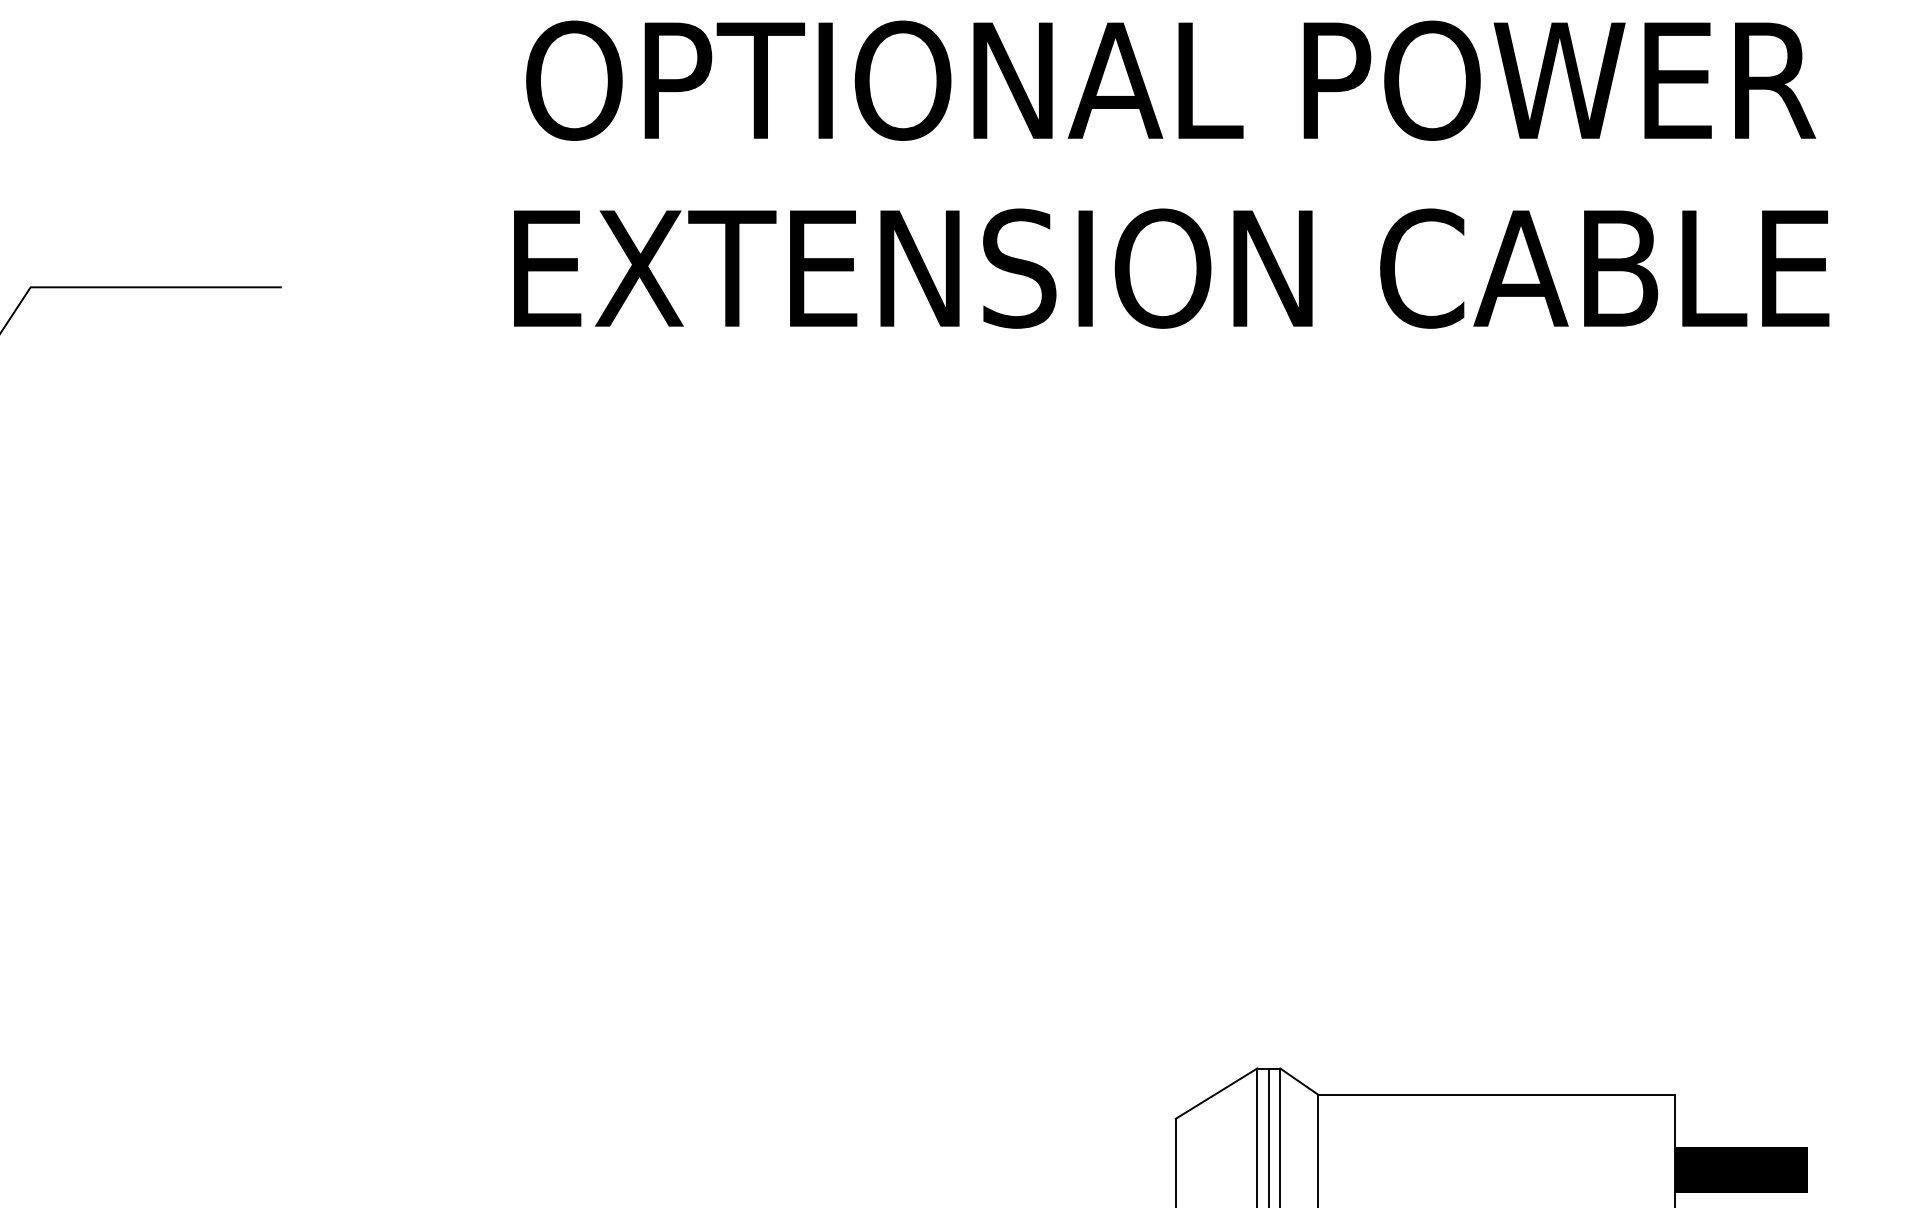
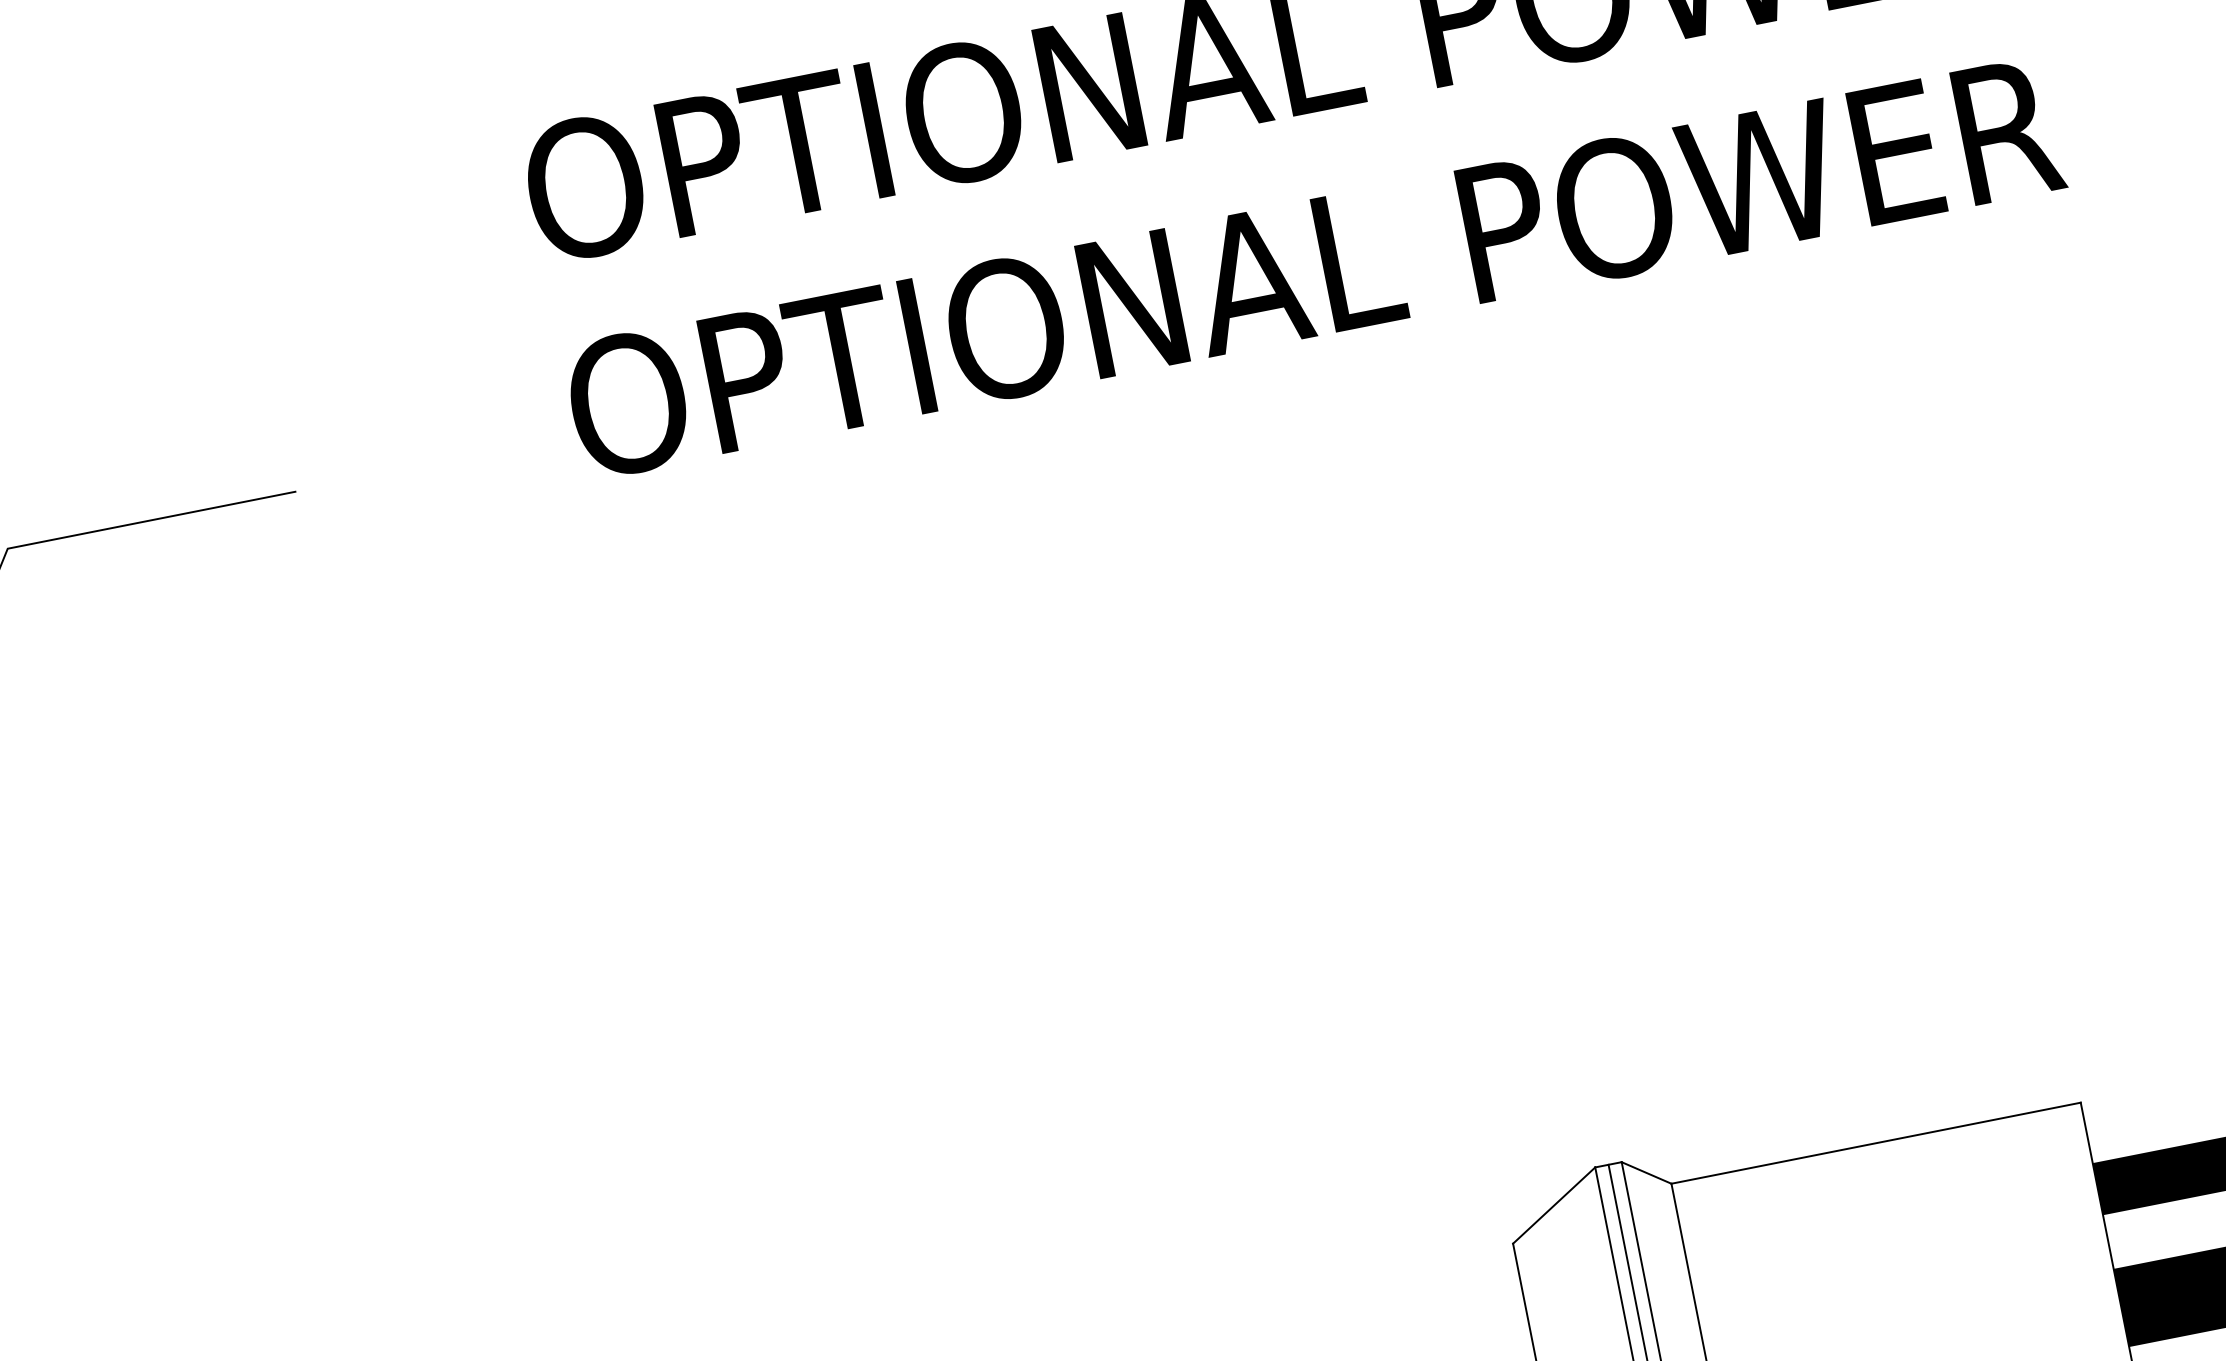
text: (1171, 268) -> (1314, 267), EXTENSION CABLE -> OPTIONAL POWER

